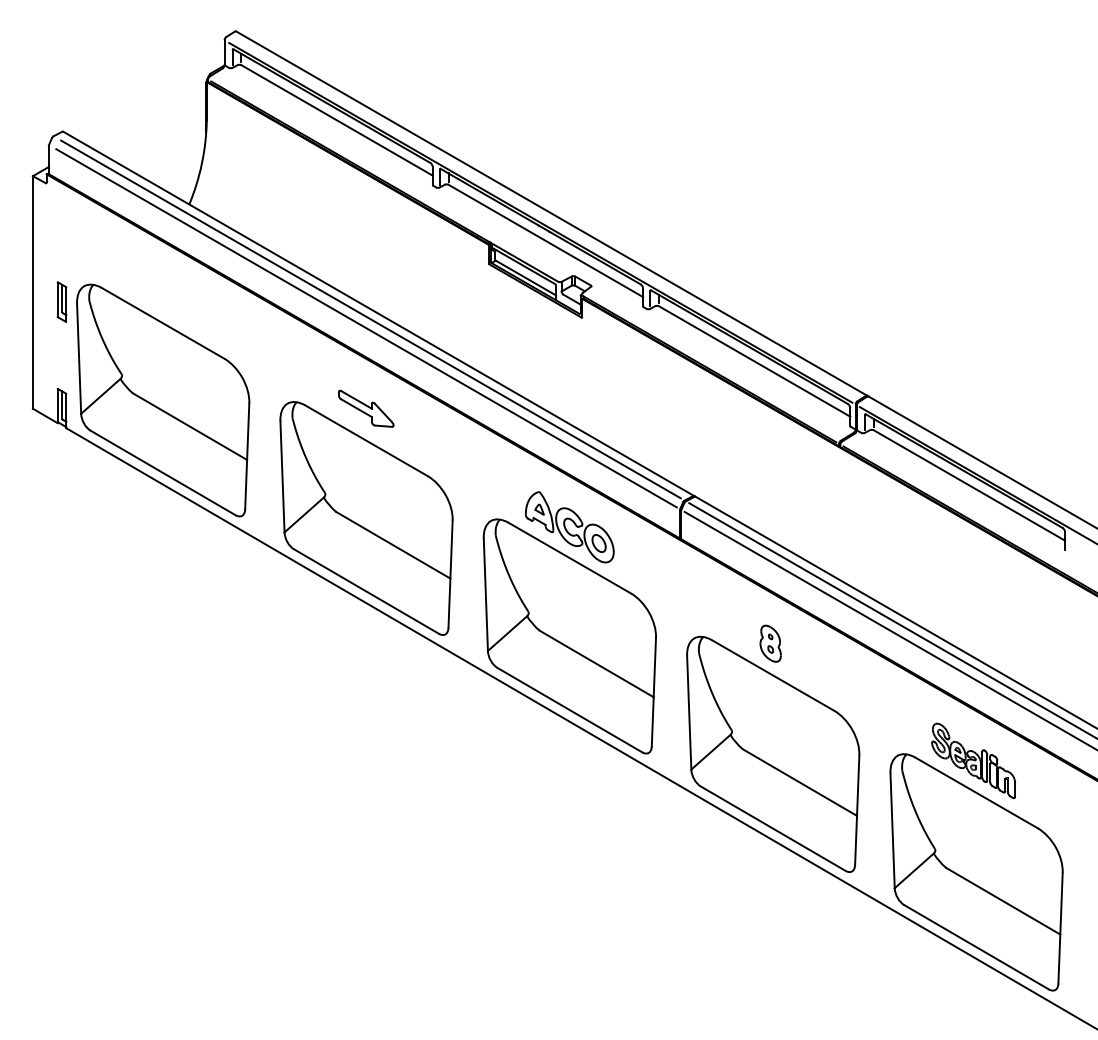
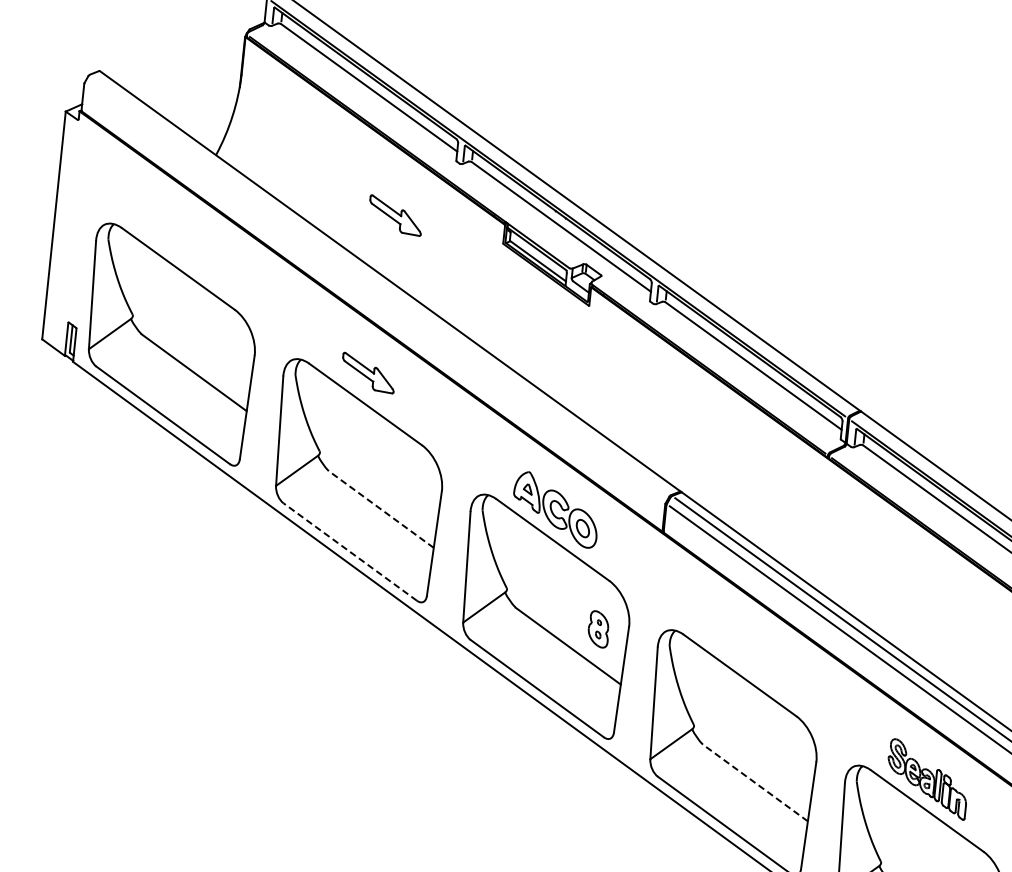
part: (377, 246) -> (396, 215), added
part: (61, 301) -> (81, 237), removed
line: (370, 319) -> (381, 286), removed
line: (366, 328) -> (376, 294), removed
line: (392, 545) -> (380, 509), solid -> dashed
line: (366, 591) -> (350, 552), solid -> dashed
part: (770, 643) -> (598, 629), moved
line: (799, 782) -> (754, 782), solid -> dashed

